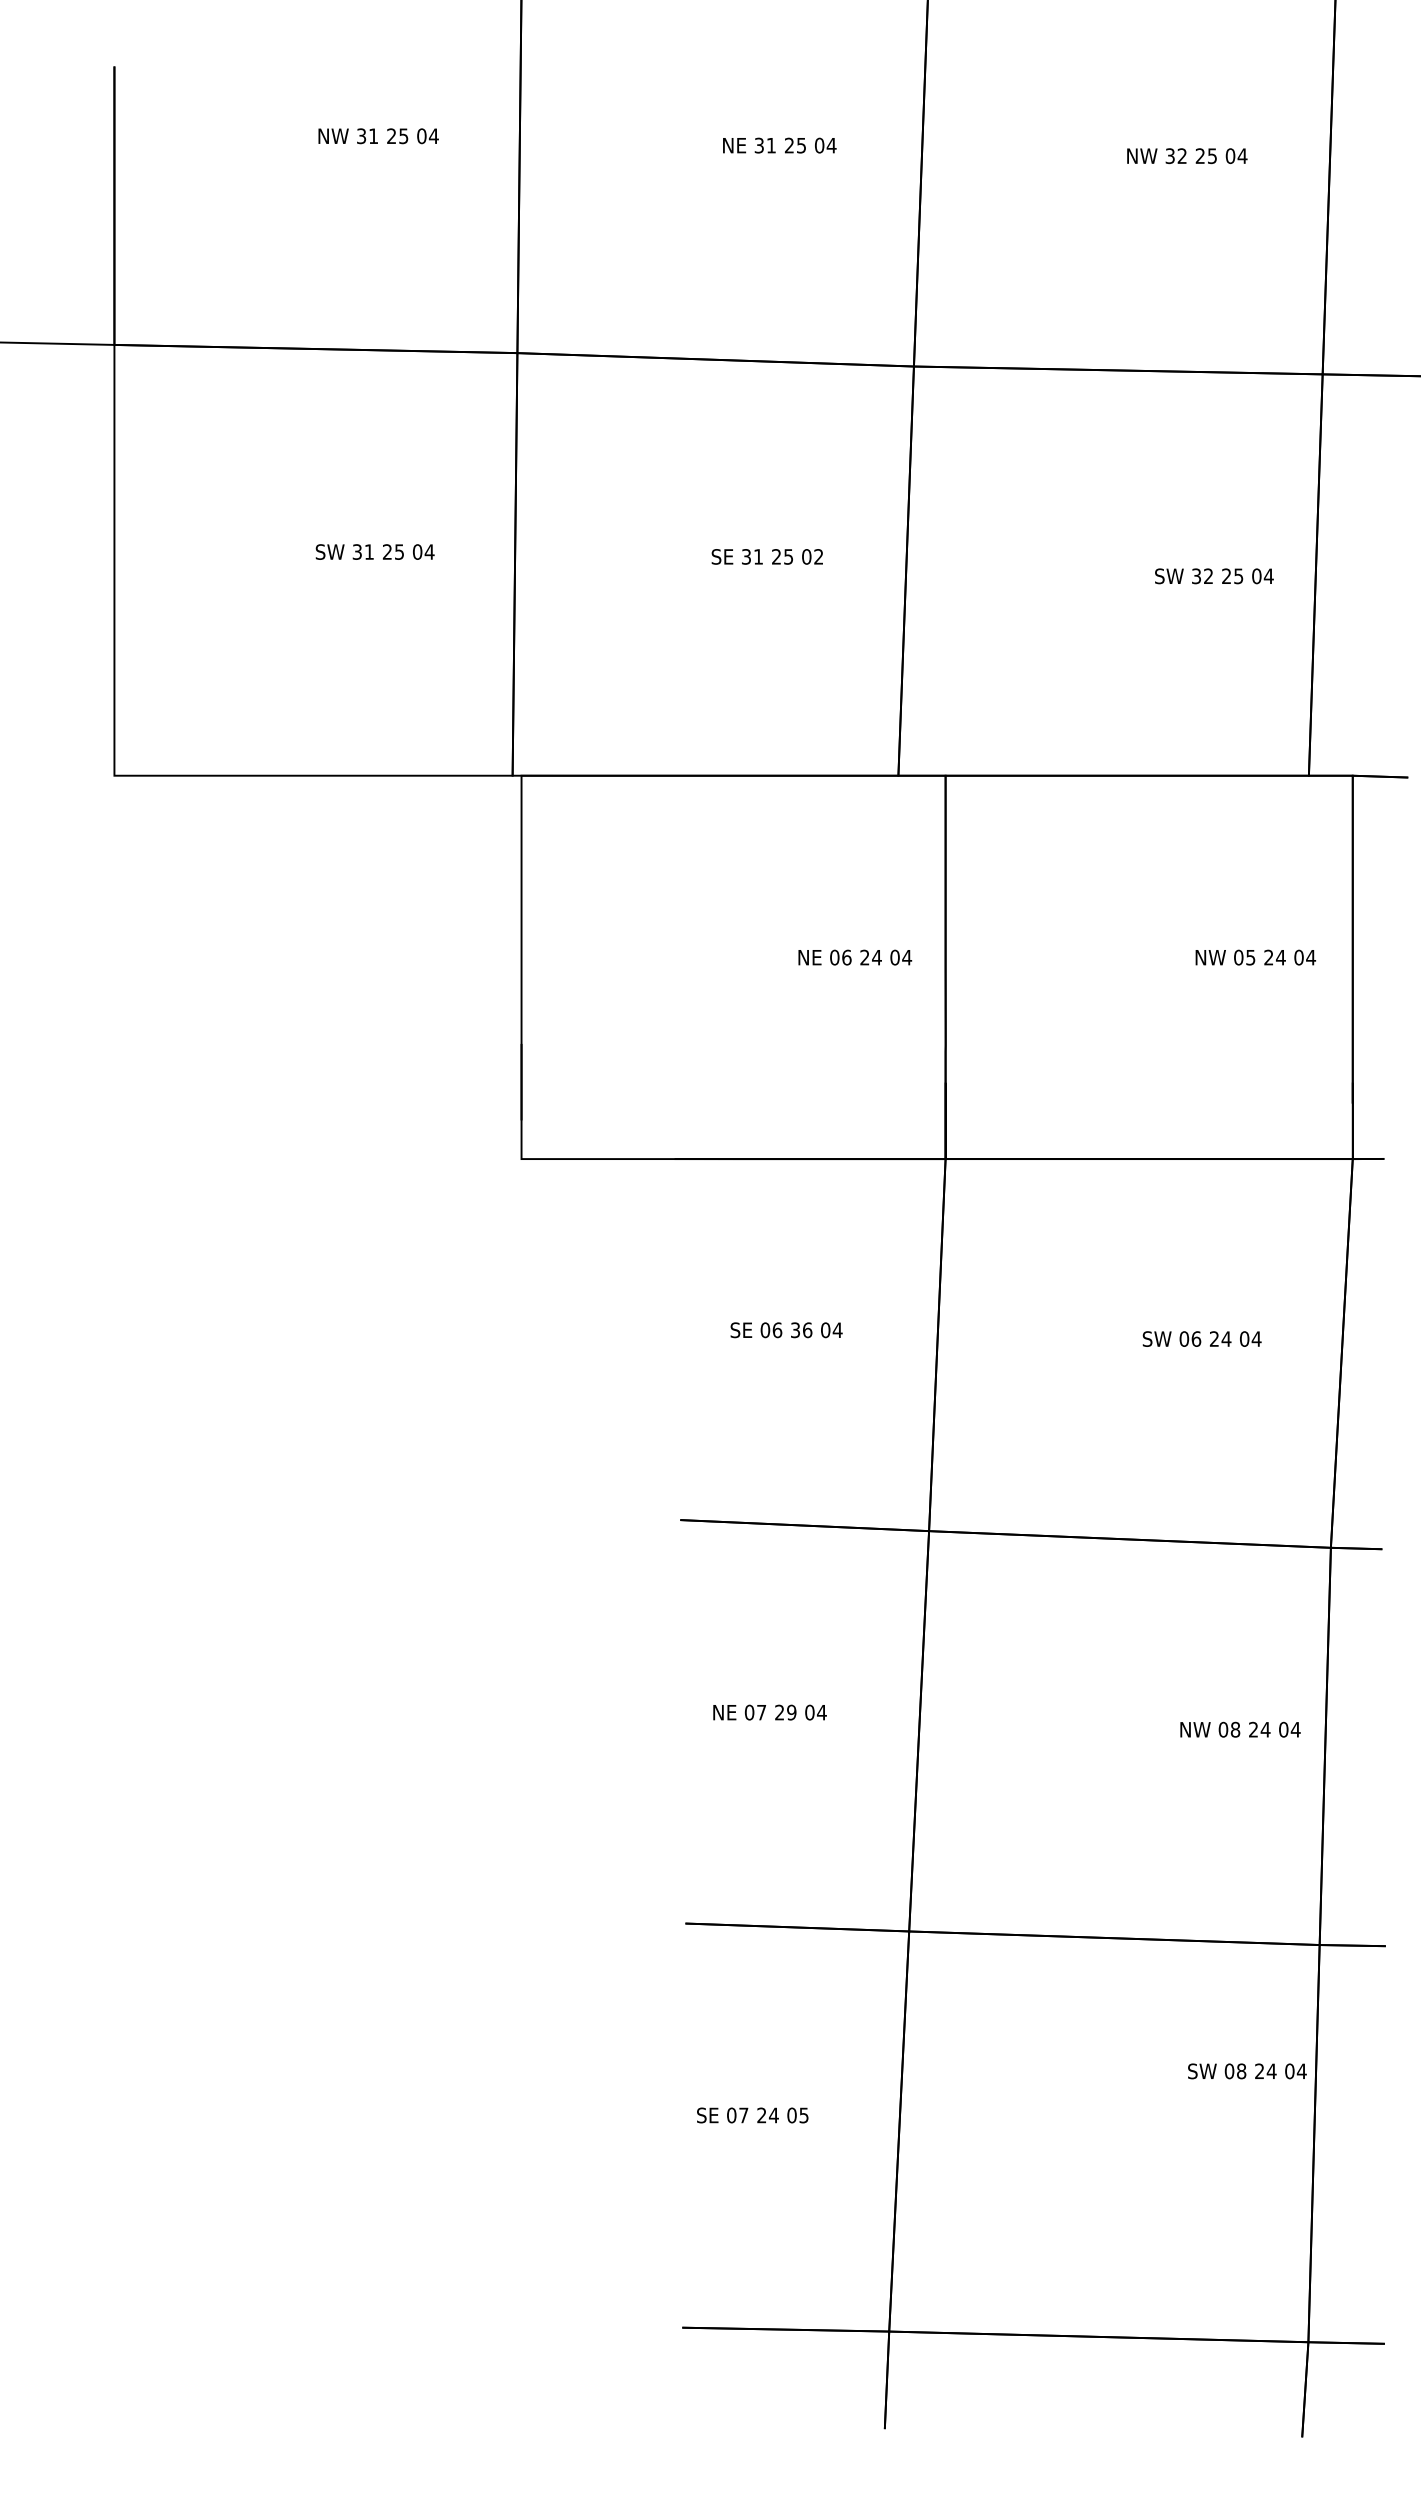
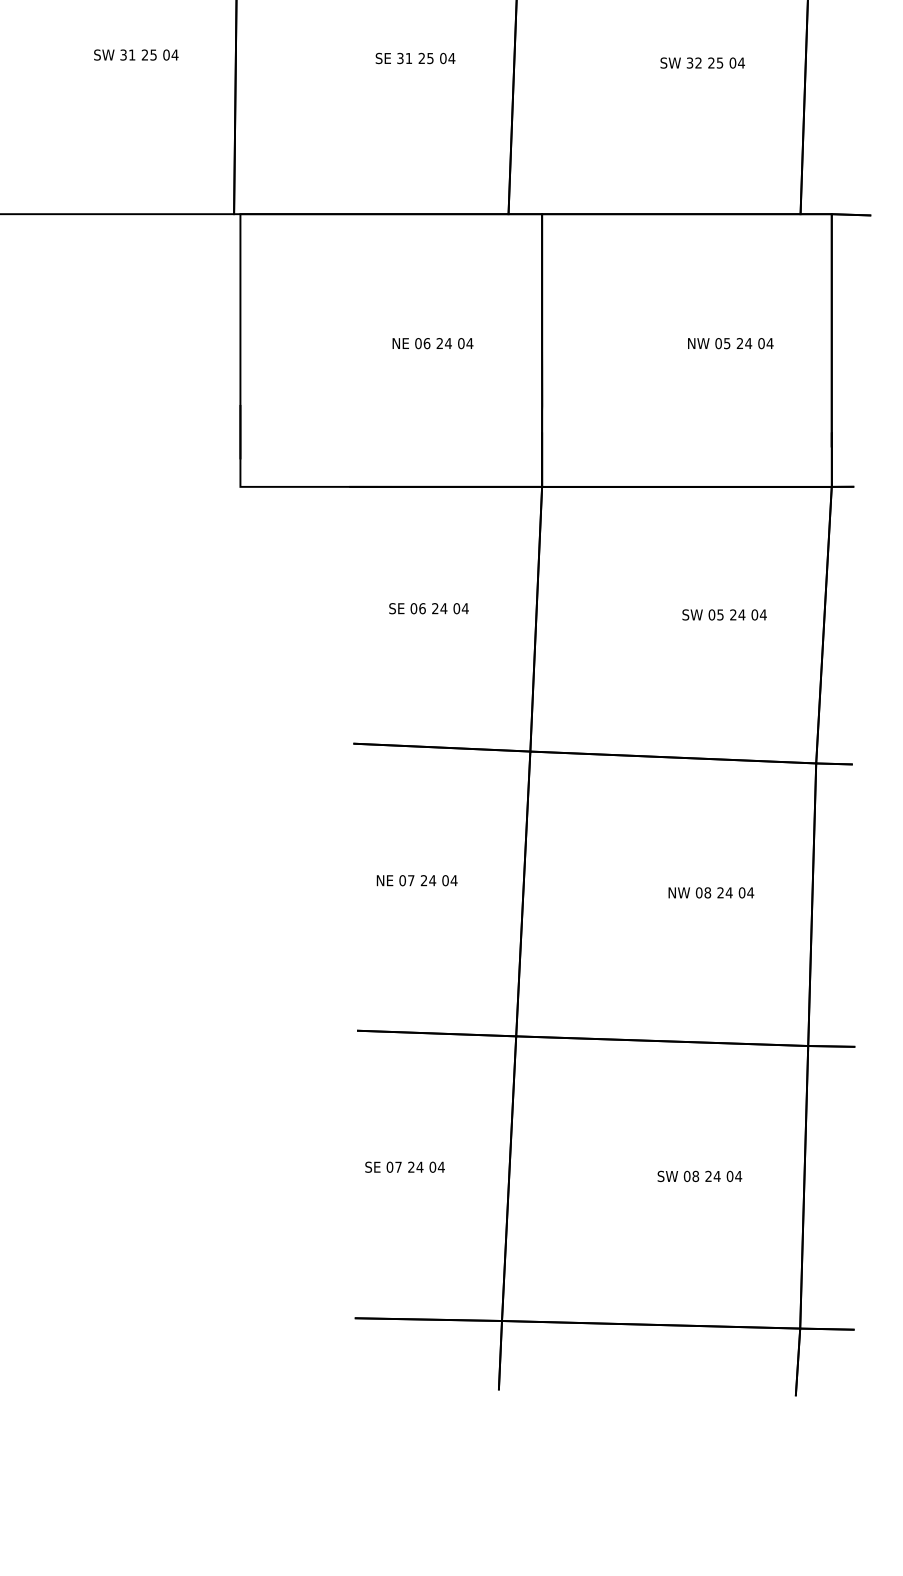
text: (818, 556) -> (451, 58), 02 -> 04
text: (1214, 576) -> (702, 63), moved
text: (855, 957) -> (433, 343), moved
text: (1255, 957) -> (730, 343), moved
text: (801, 1330) -> (439, 608), 36 -> 24
text: (1196, 1338) -> (720, 614), 06 -> 05
text: (791, 1712) -> (432, 880), 29 -> 24
text: (1240, 1729) -> (711, 892), moved
text: (1247, 2071) -> (699, 1176), moved
text: (804, 2115) -> (441, 1167), 05 -> 04

